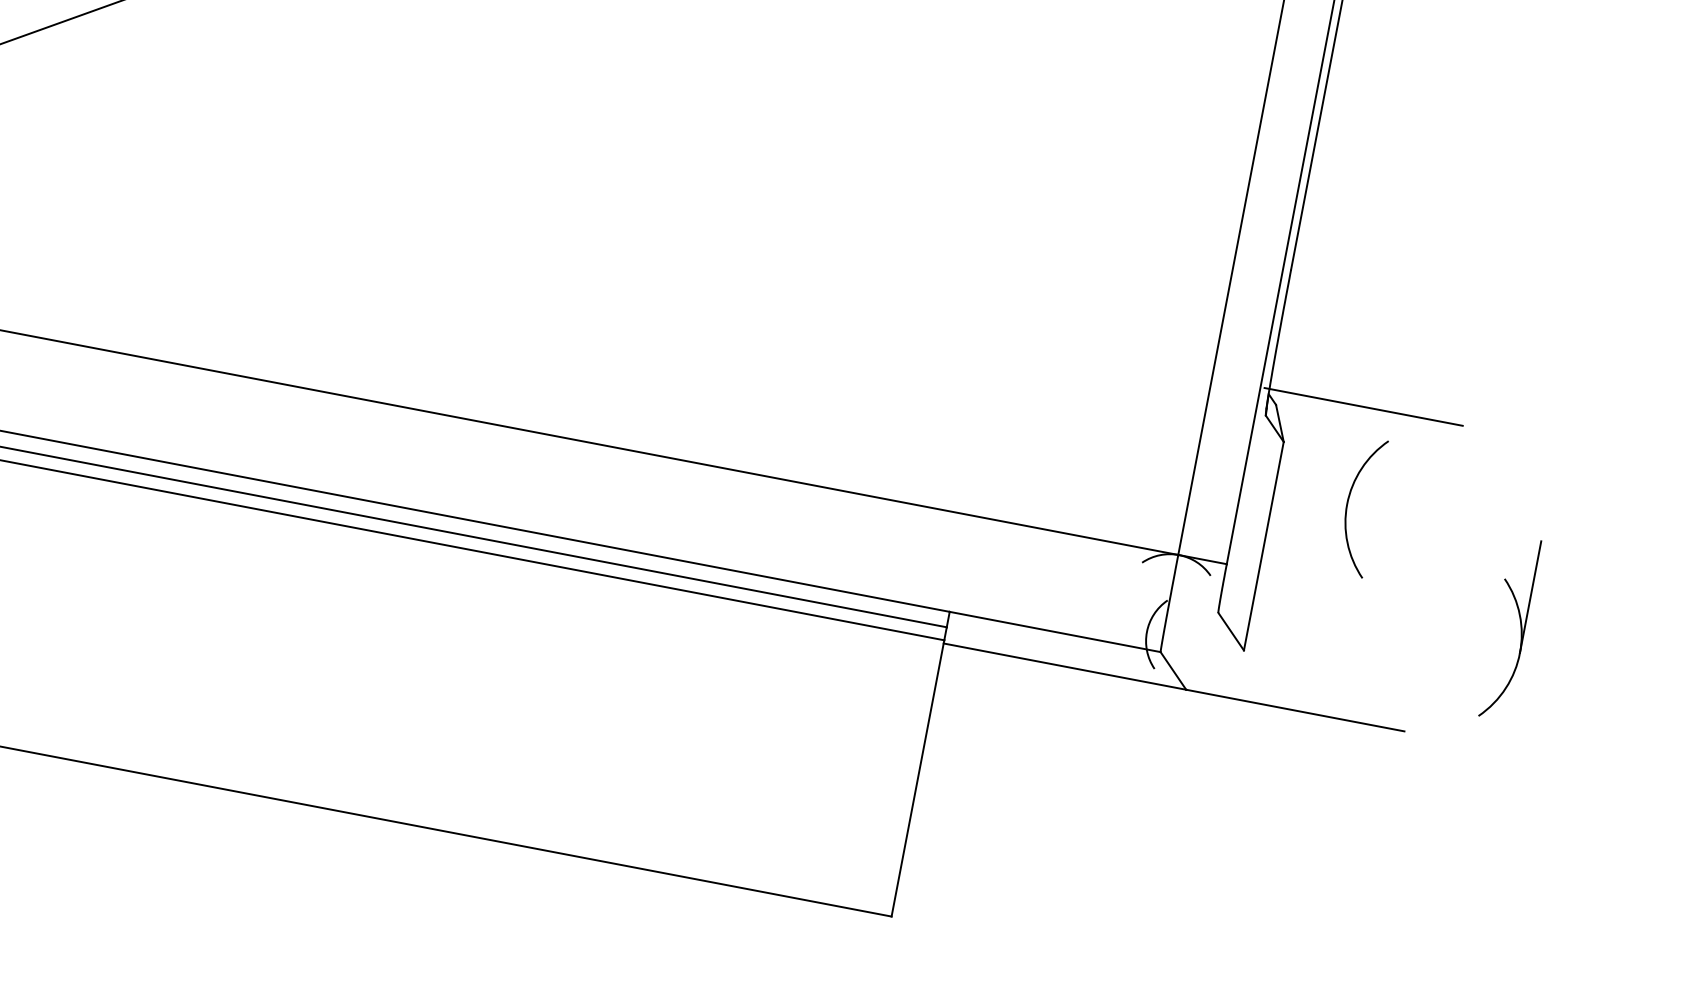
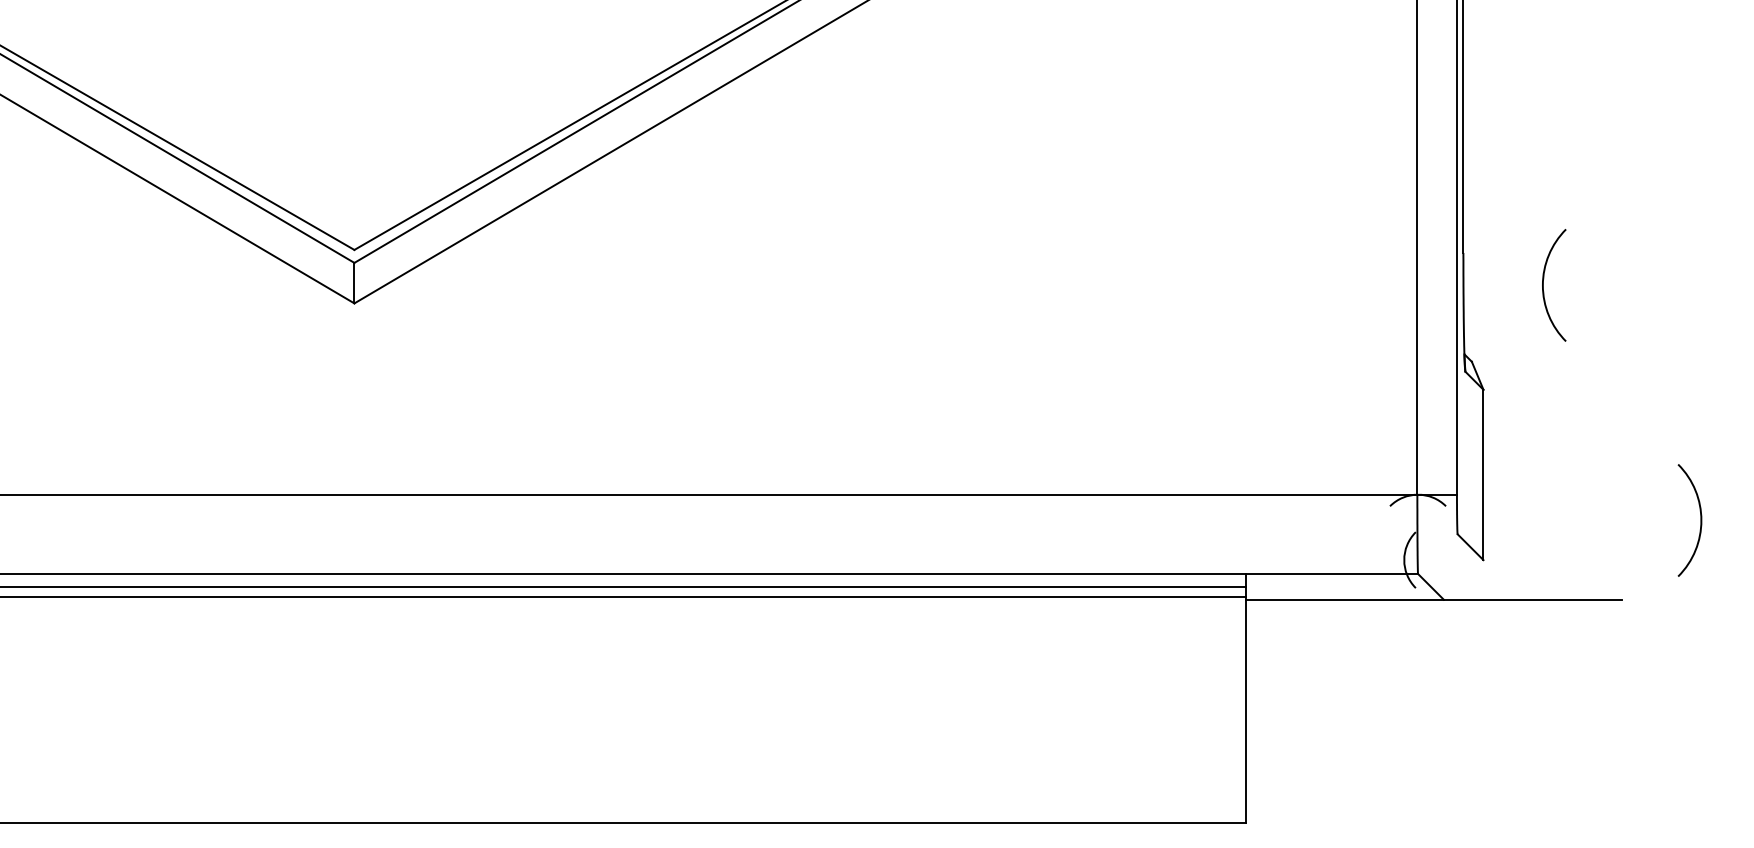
line: (1363, 407) -> (1541, 350), removed
curve: (1347, 504) -> (1543, 285), moved
line: (1530, 596) -> (1701, 474), removed

